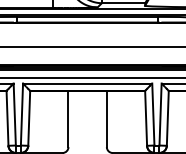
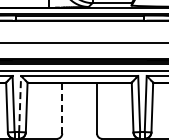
line: (22, 113) -> (20, 103), solid -> dashed
line: (68, 119) -> (62, 108), solid -> dashed

